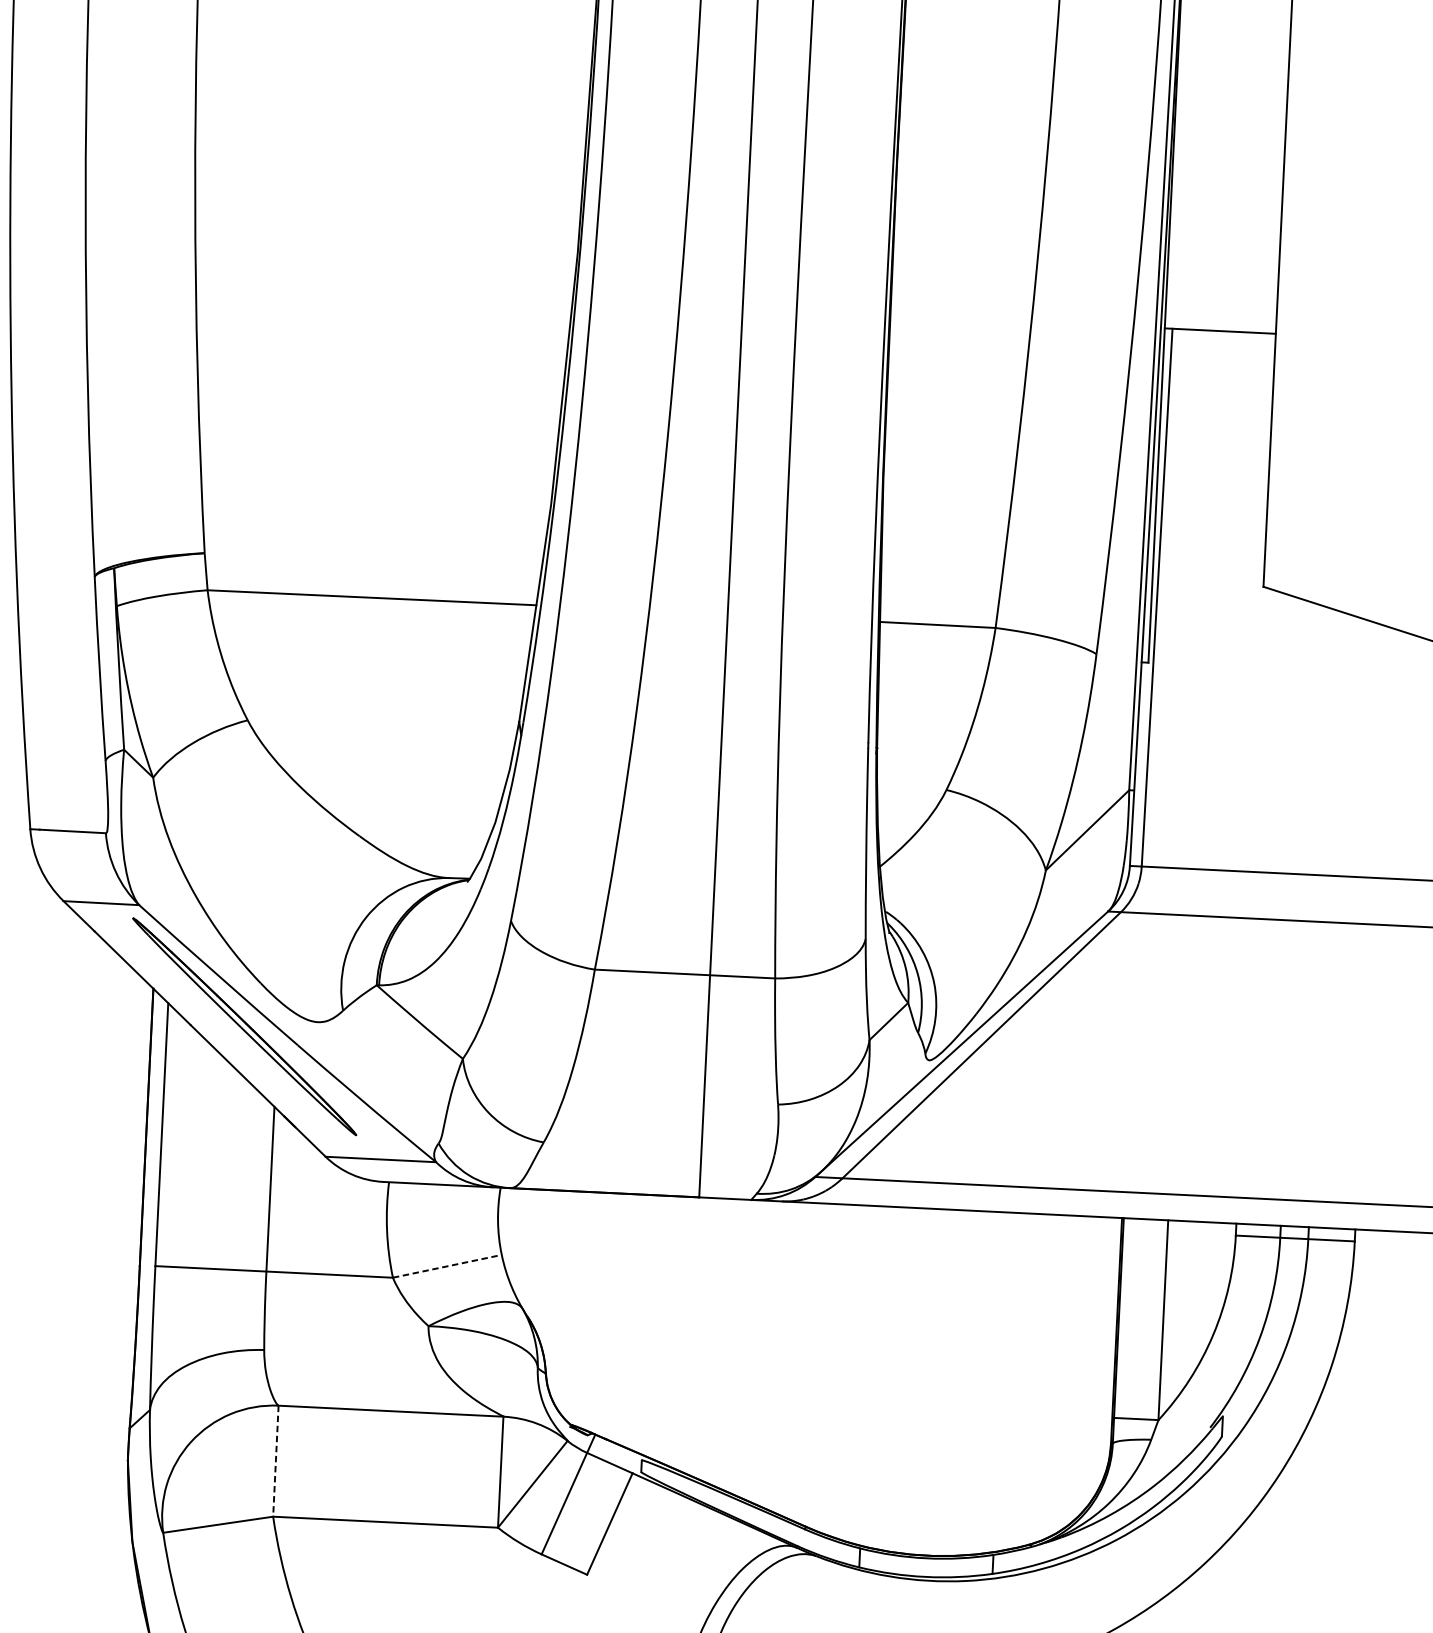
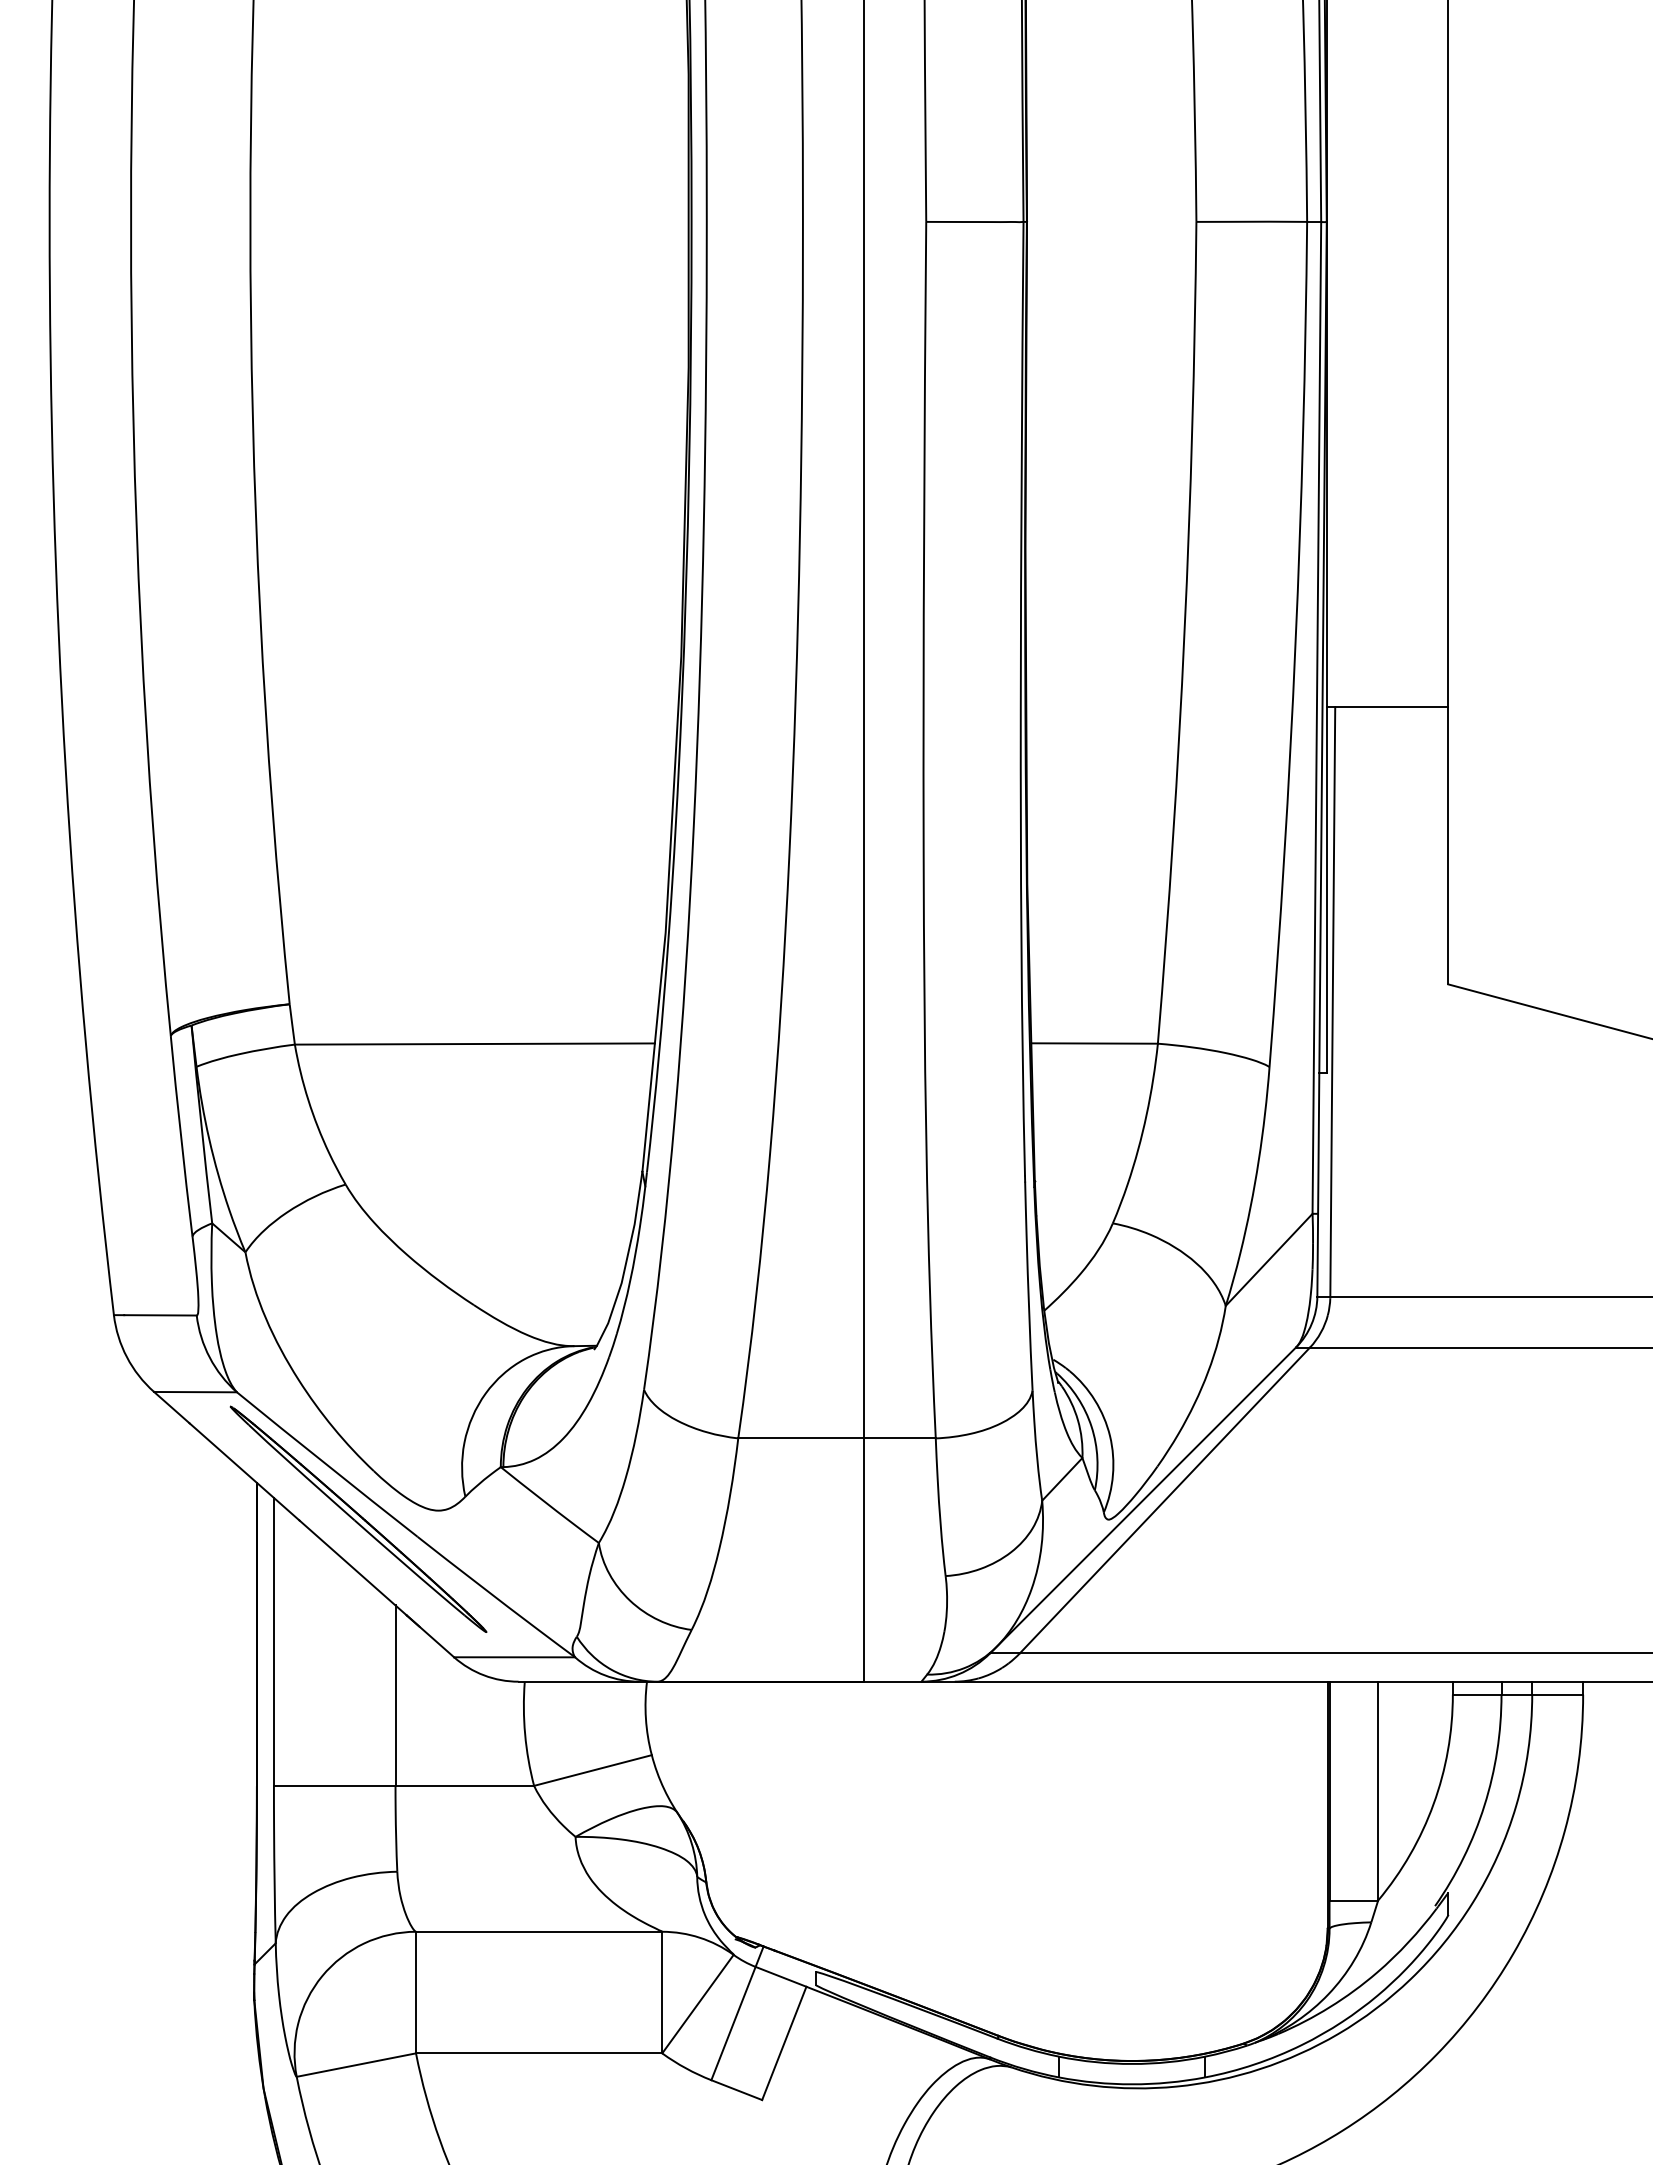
line: (446, 1266) -> (592, 1770), dashed -> solid
line: (276, 1461) -> (416, 1992), dashed -> solid

